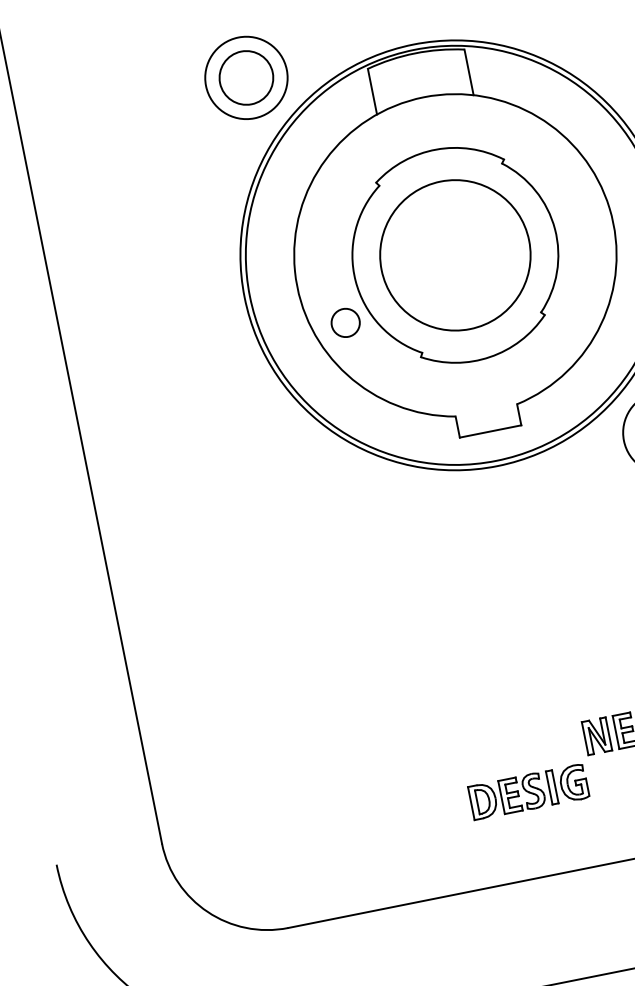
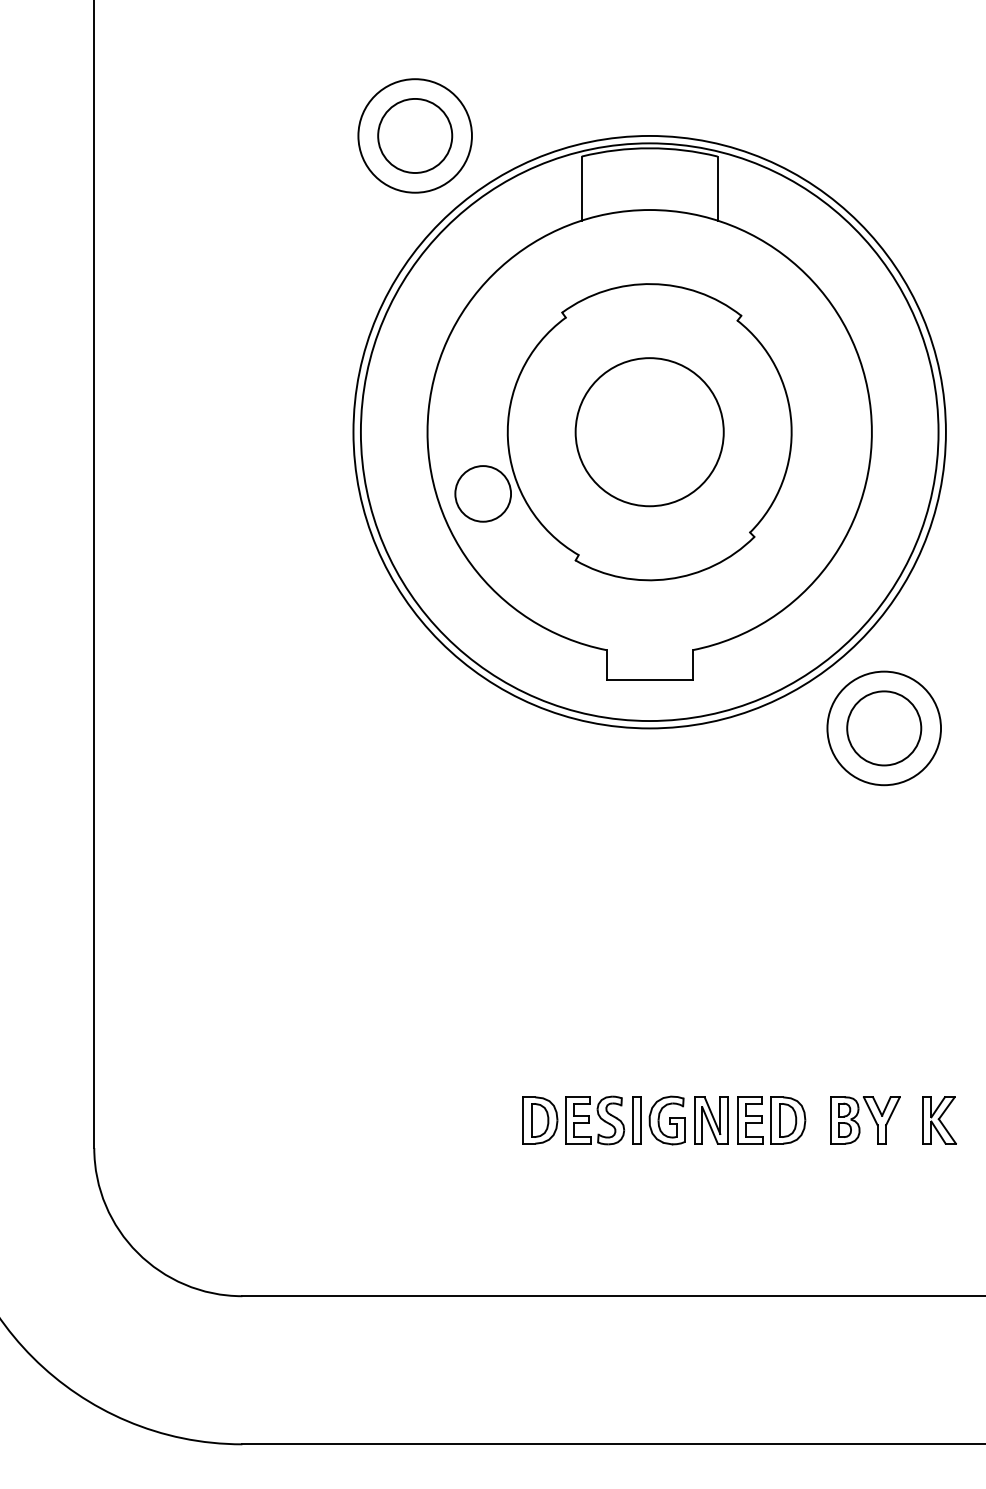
circle: (455, 255) -> (649, 432), size x0.71
circle: (345, 322) -> (483, 493), size x1.43
part: (528, 792) -> (603, 1120), moved

